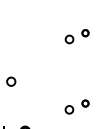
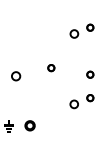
part: (46, 73) -> (51, 68), added
part: (85, 79) -> (90, 74), added

